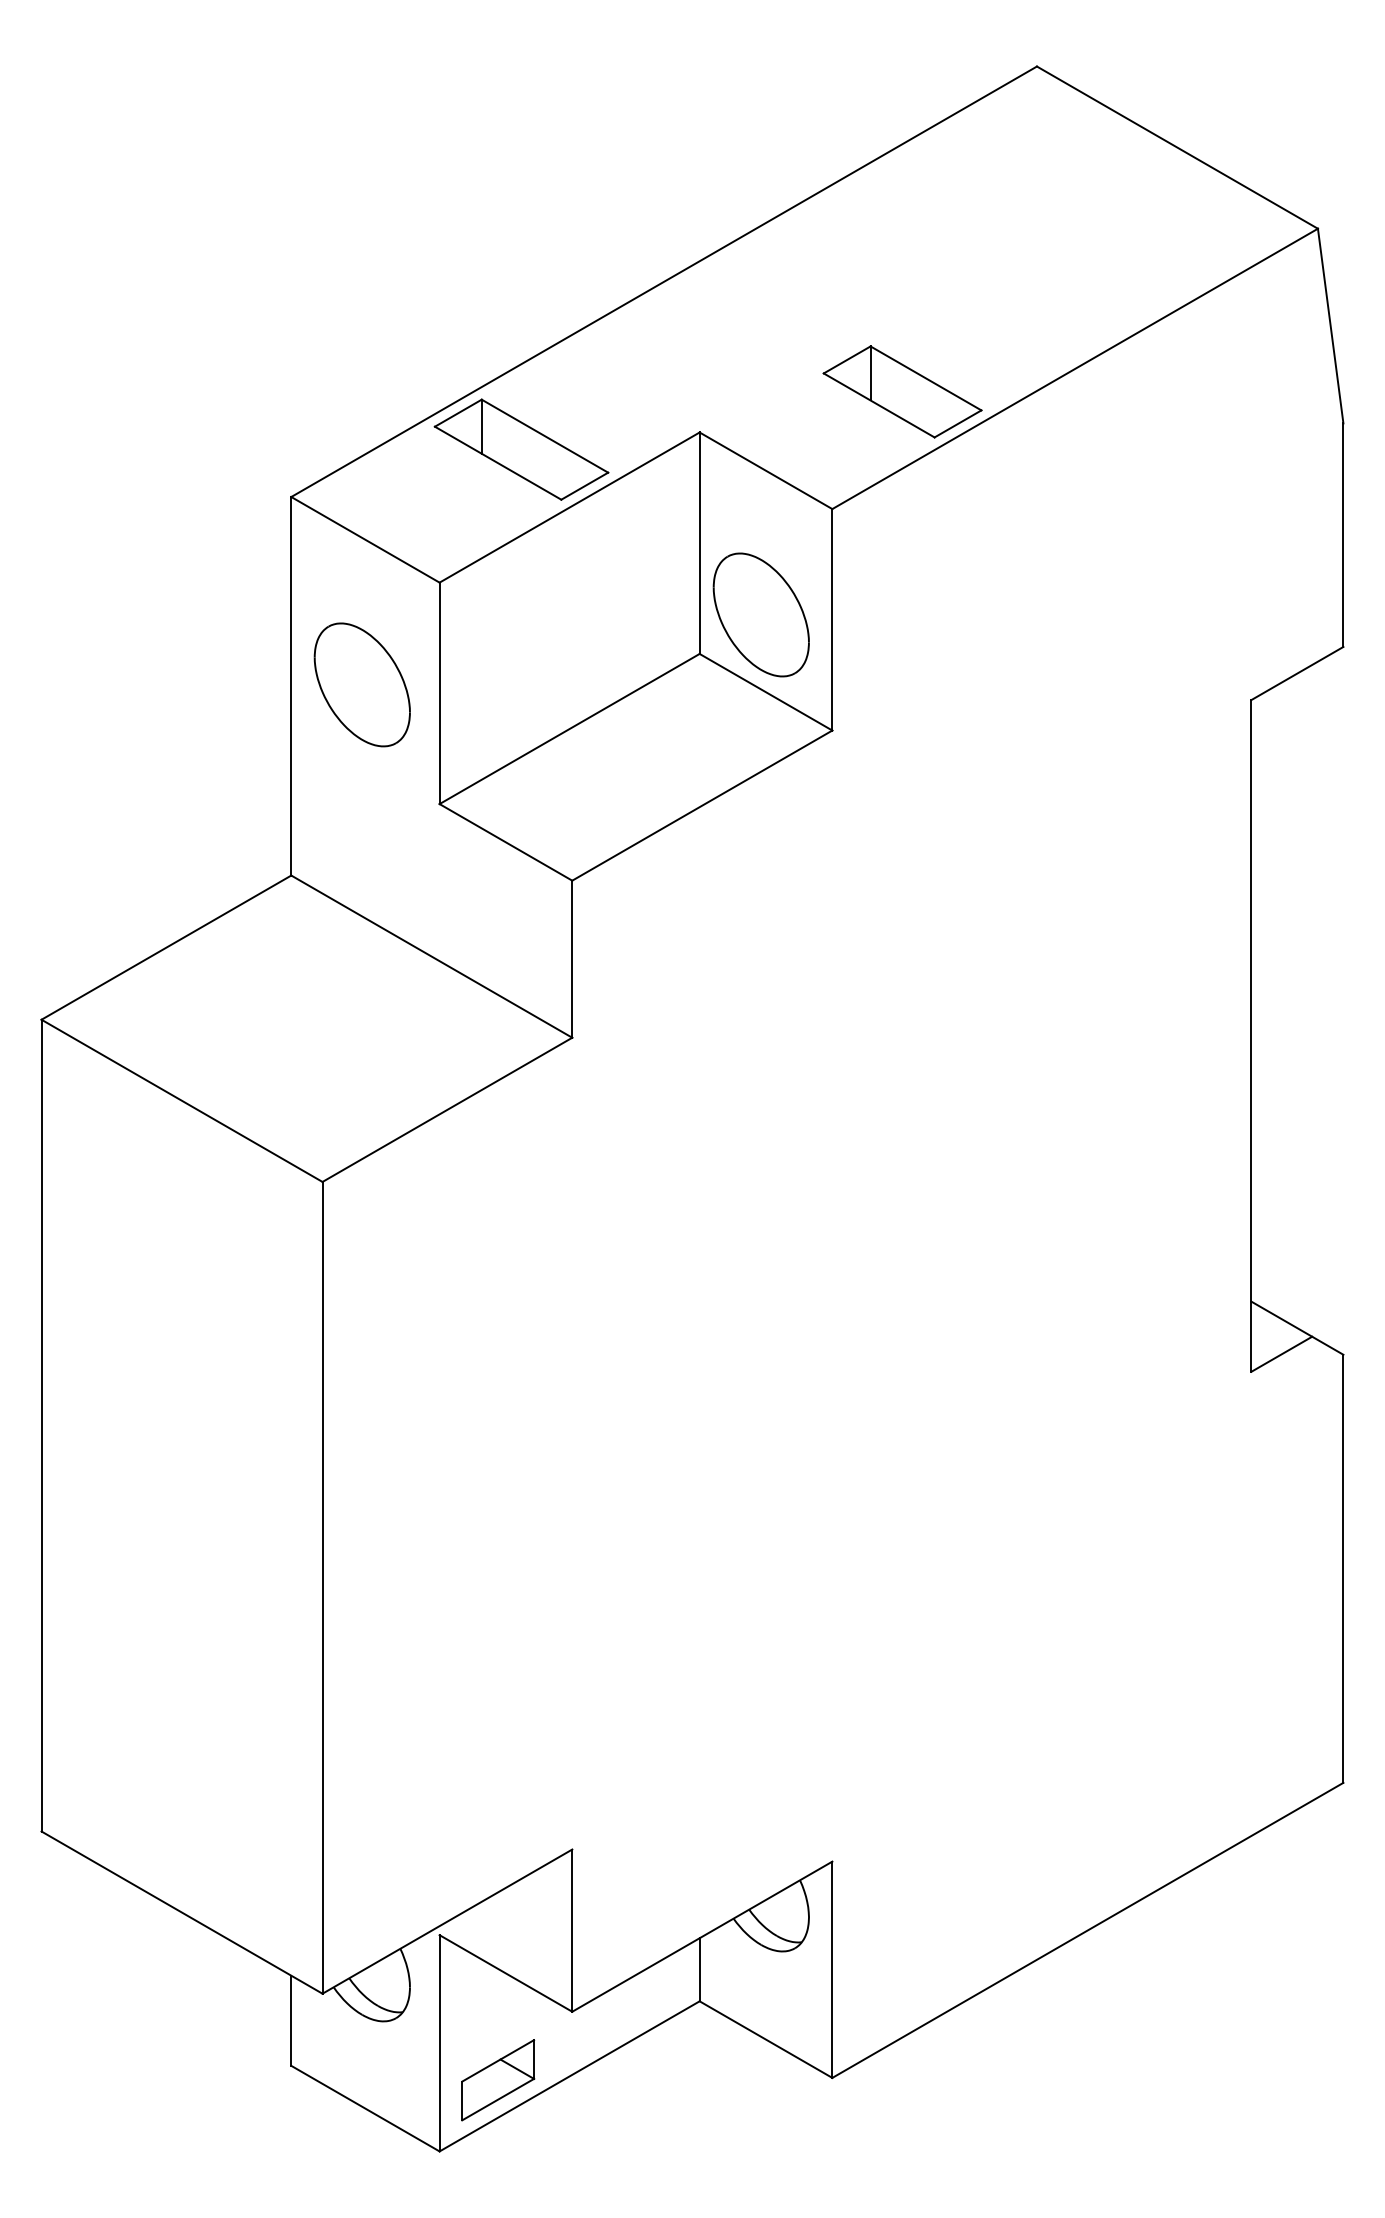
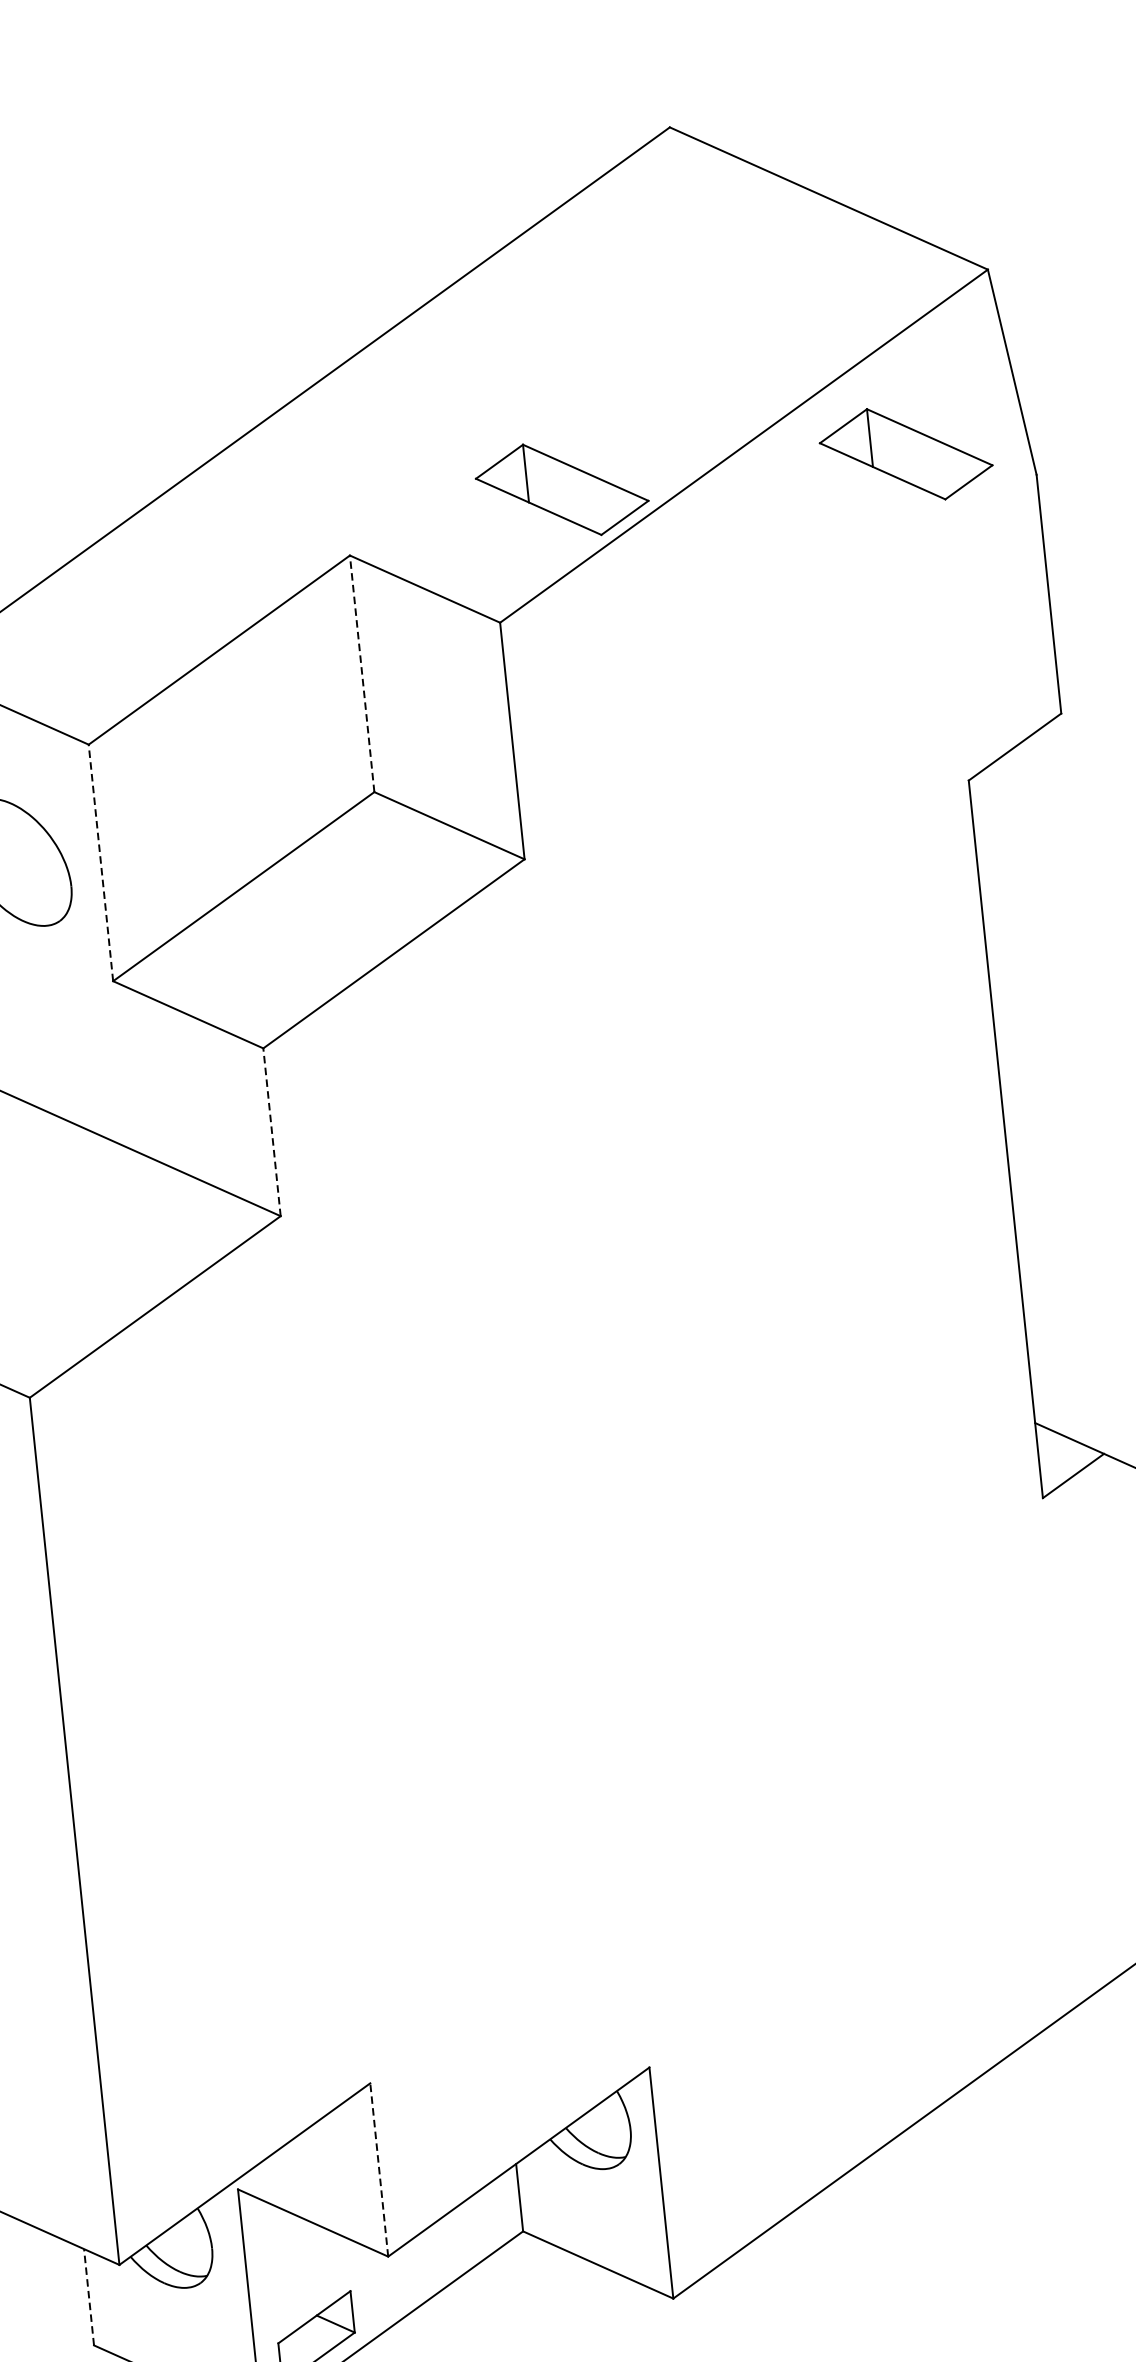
part: (1224, 391) -> (906, 453), added
part: (521, 449) -> (161, 593), removed
line: (699, 543) -> (362, 674), solid -> dashed
part: (760, 614) -> (435, 743), removed
line: (439, 693) -> (100, 863), solid -> dashed
line: (572, 959) -> (272, 1132), solid -> dashed
line: (572, 1930) -> (379, 2169), solid -> dashed
line: (291, 2020) -> (89, 2296), solid -> dashed

